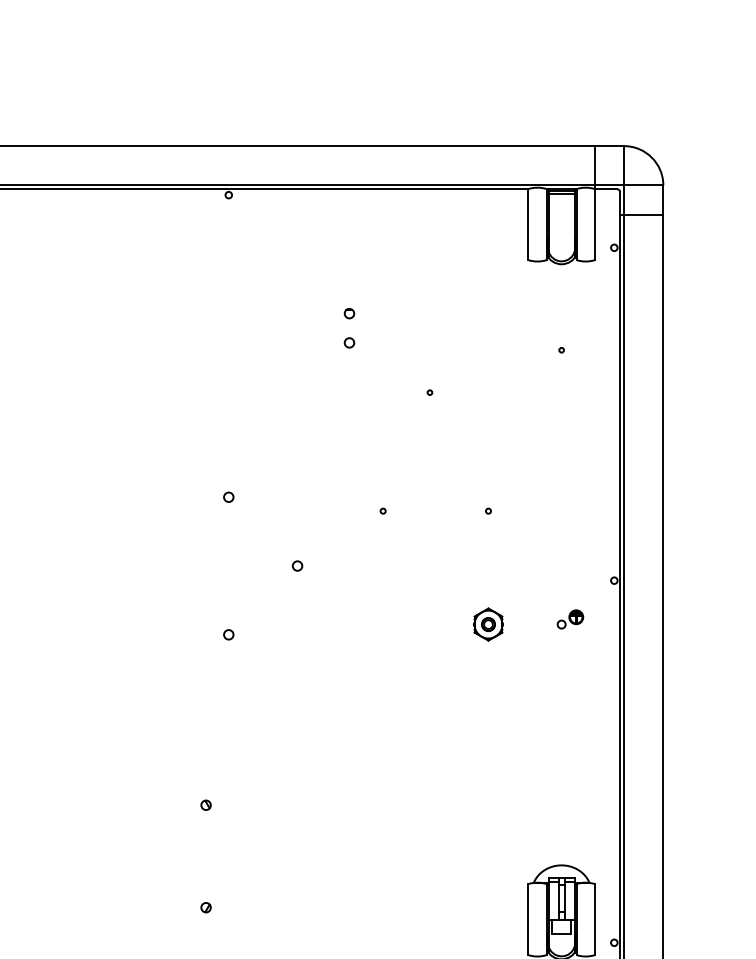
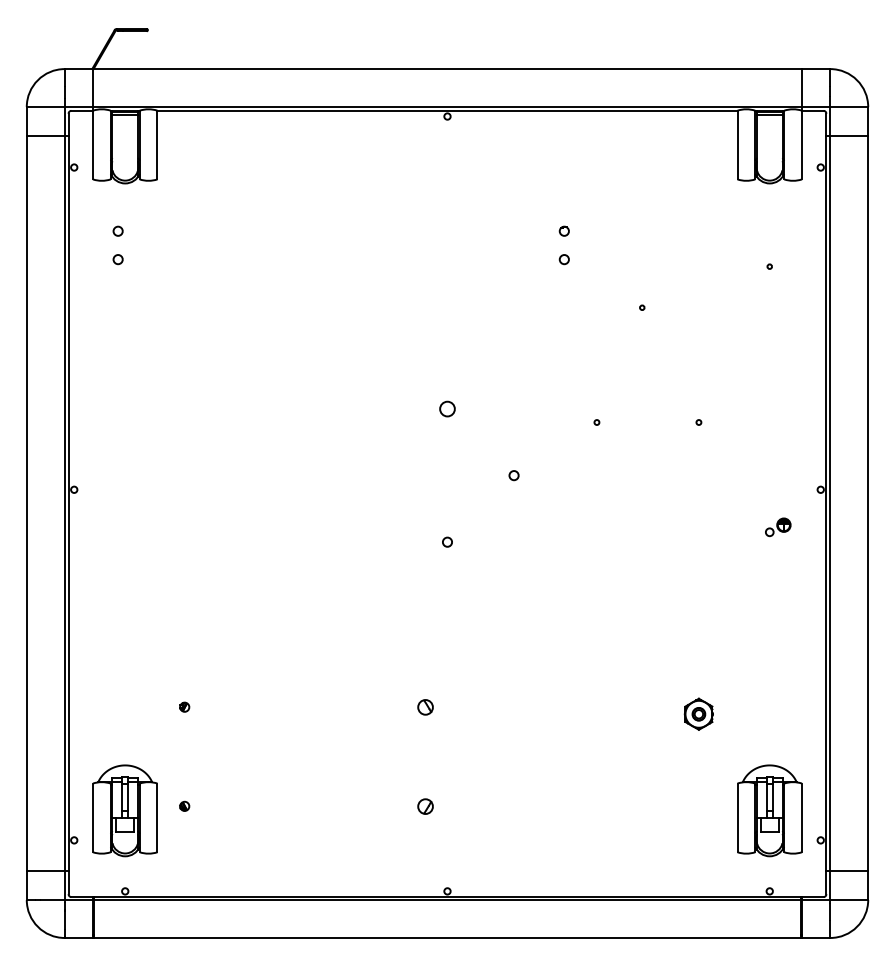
circle: (228, 496) -> (447, 408), size x1.6
part: (488, 623) -> (698, 713), moved
part: (206, 804) -> (425, 706), size x1.6
part: (206, 906) -> (425, 805), size x1.6

